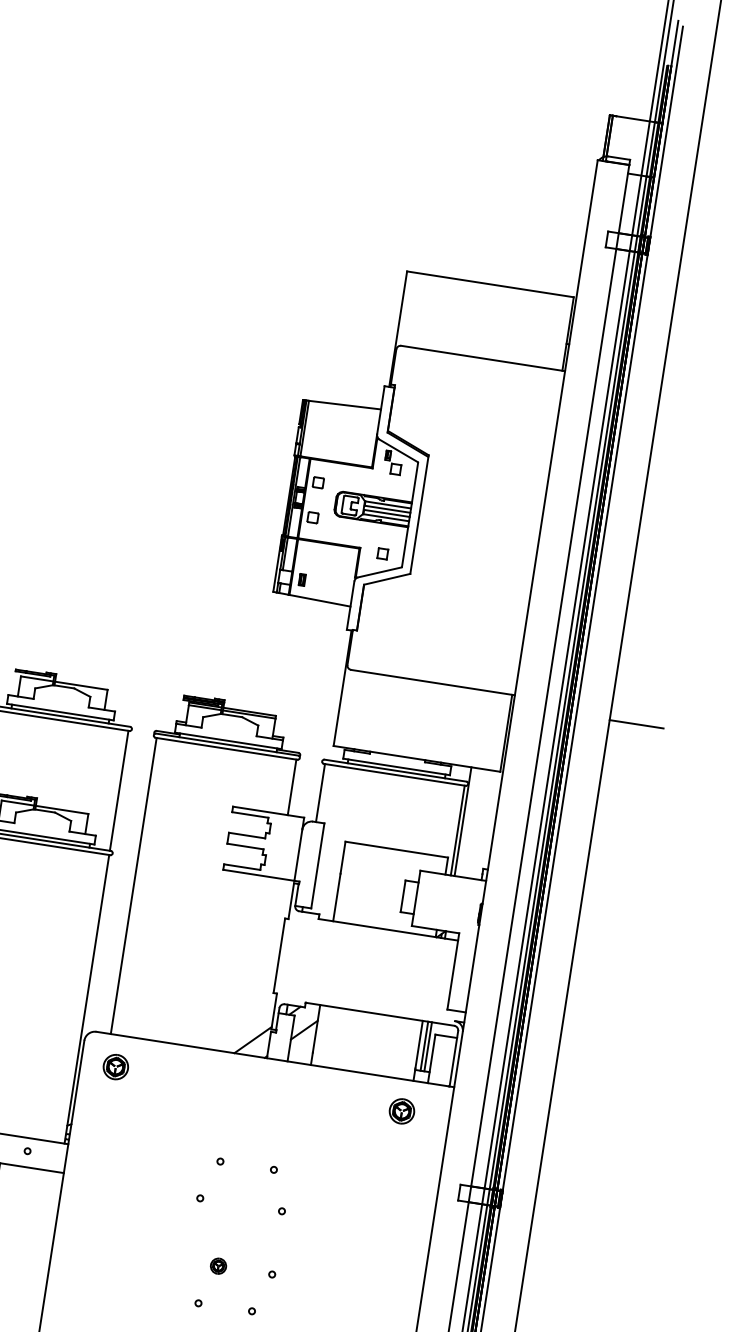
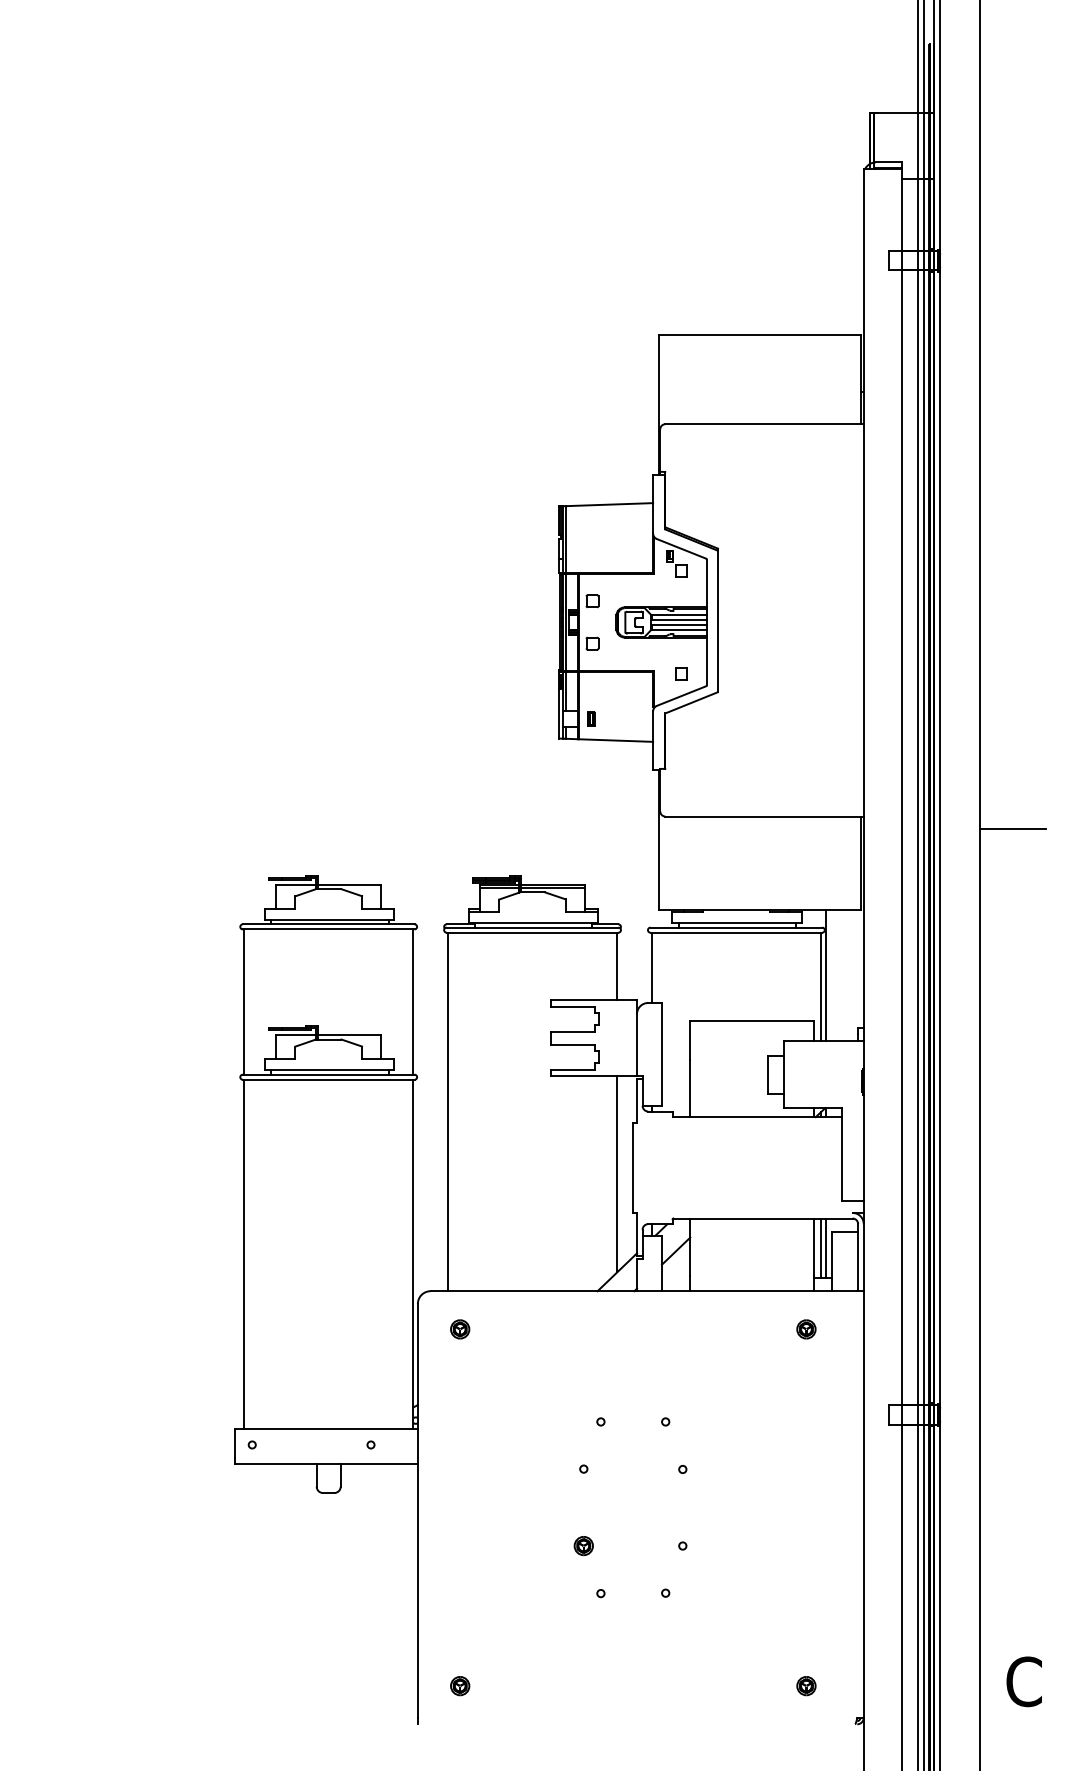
line: (265, 959) -> (617, 1174), added
part: (116, 1067) -> (460, 1329), size x0.62
part: (402, 1111) -> (806, 1329), size x0.62
part: (218, 1266) -> (583, 1546), moved

